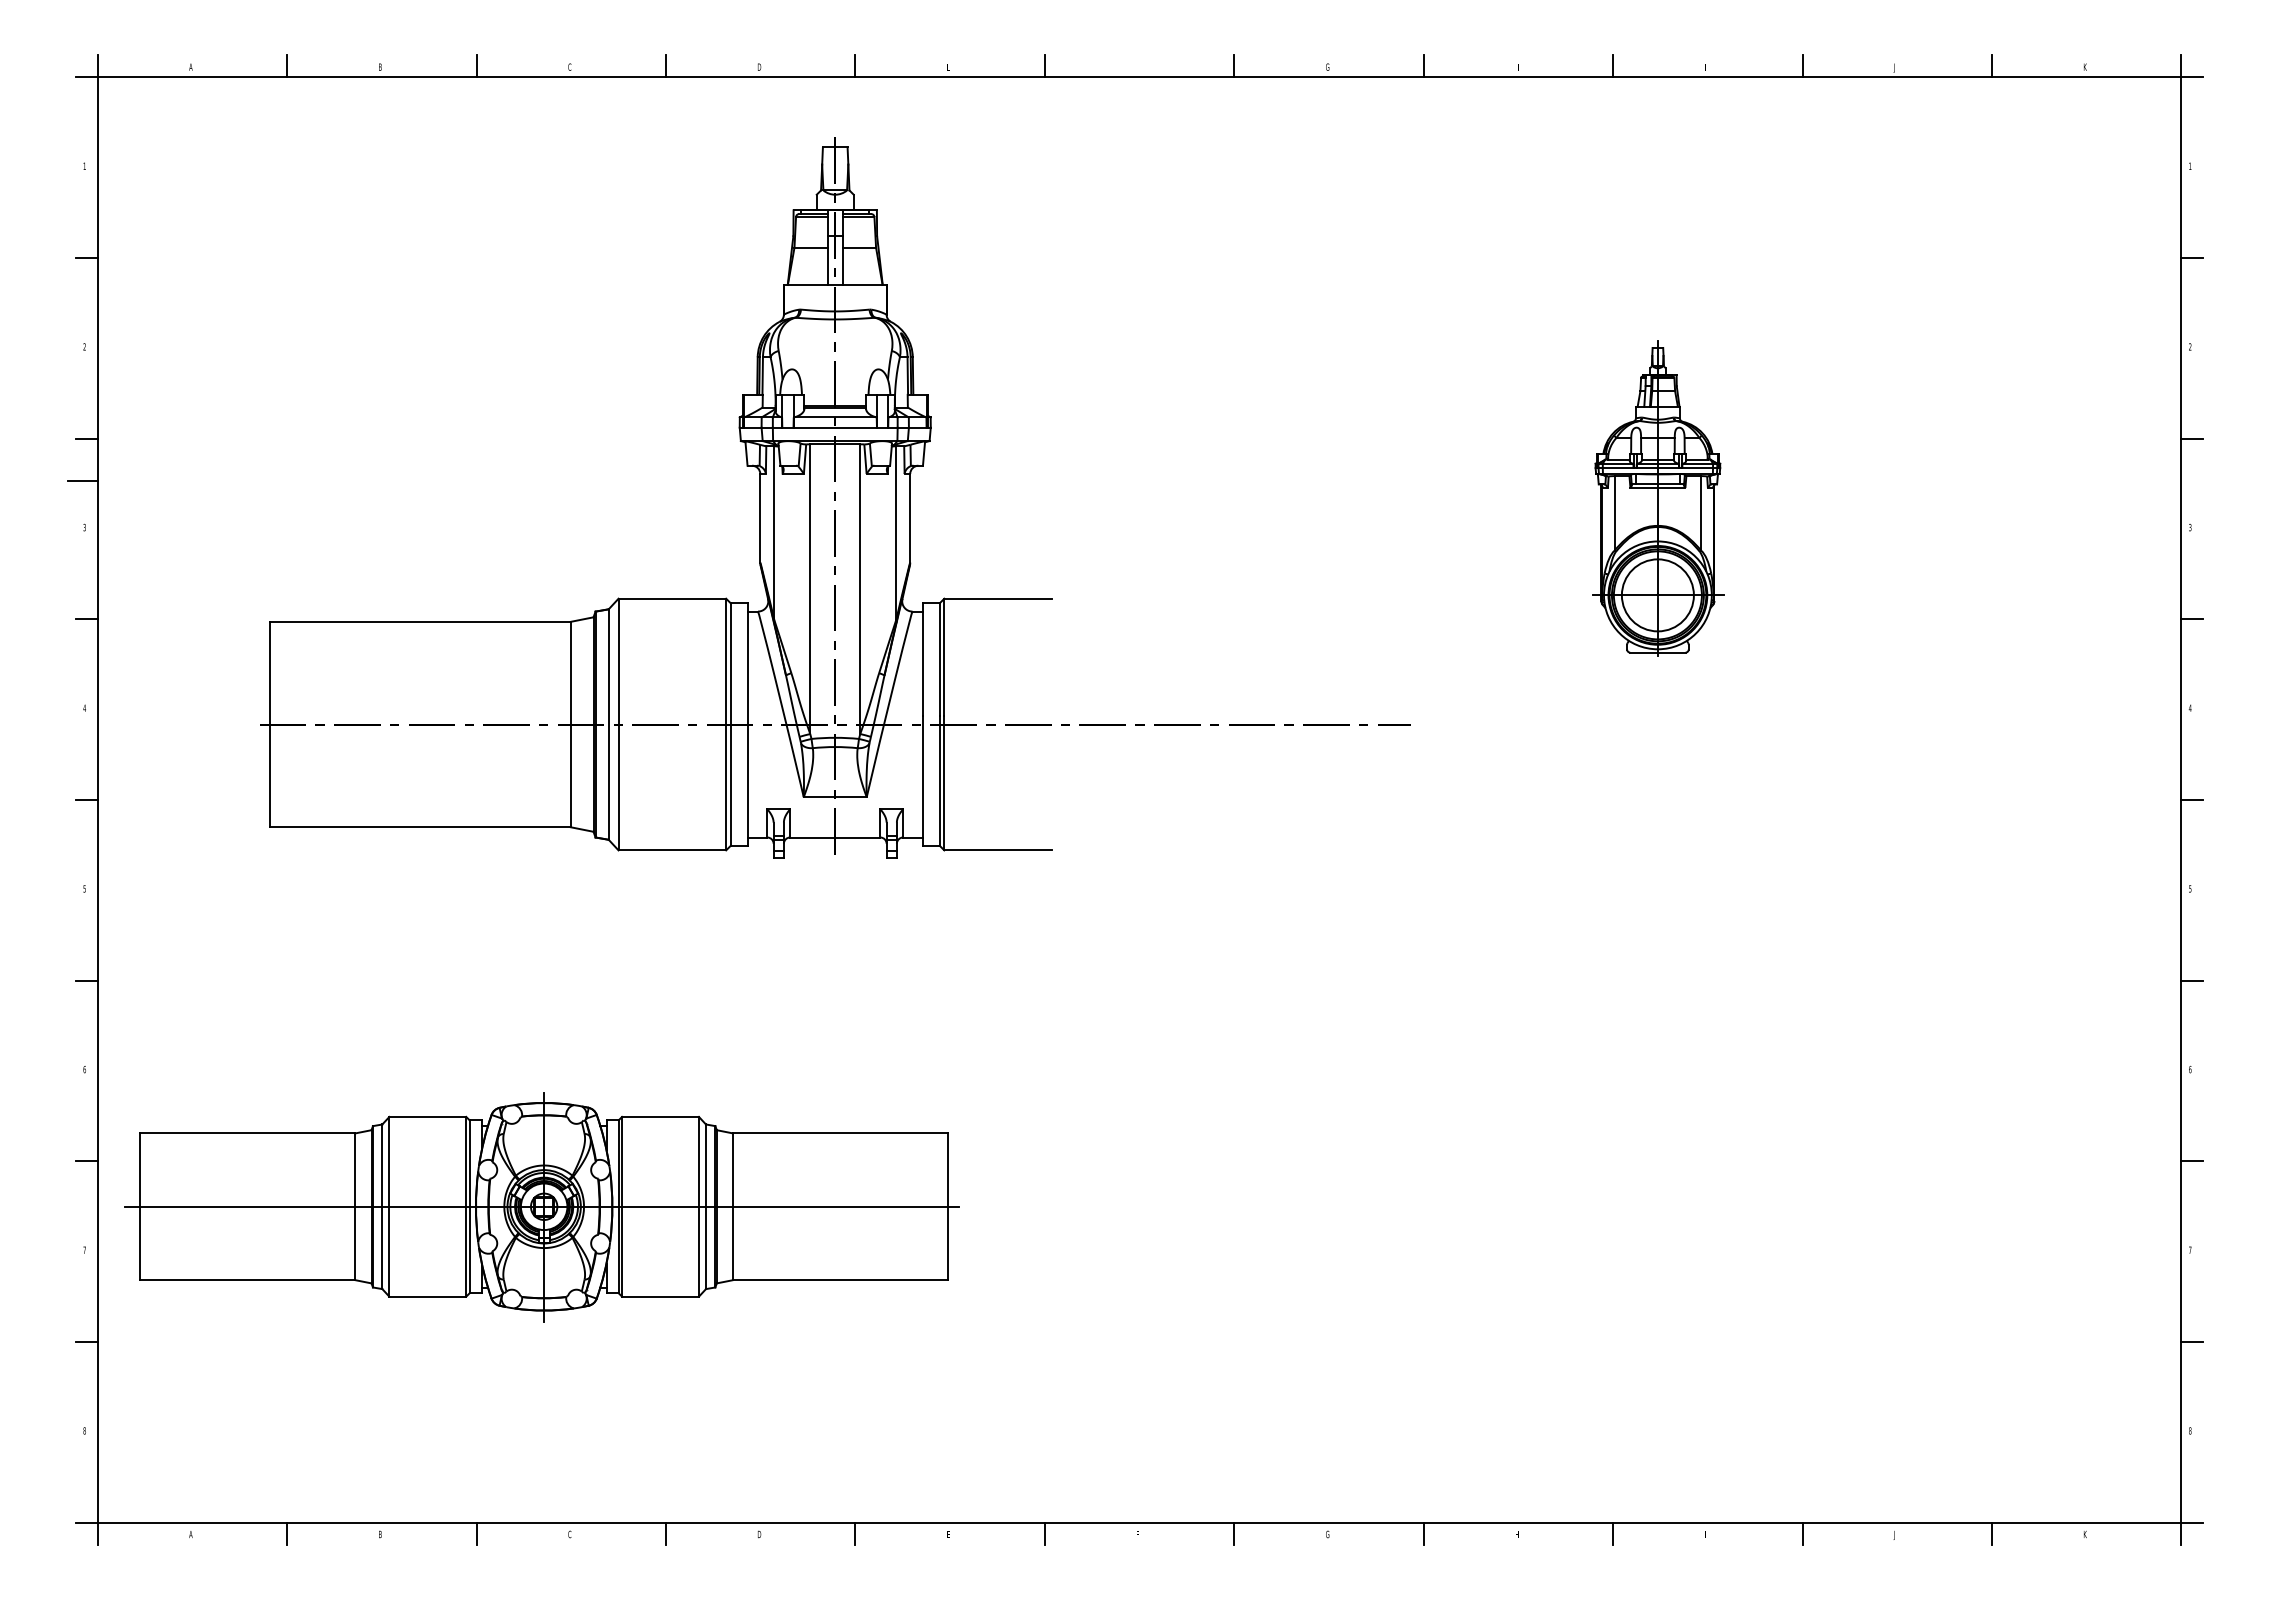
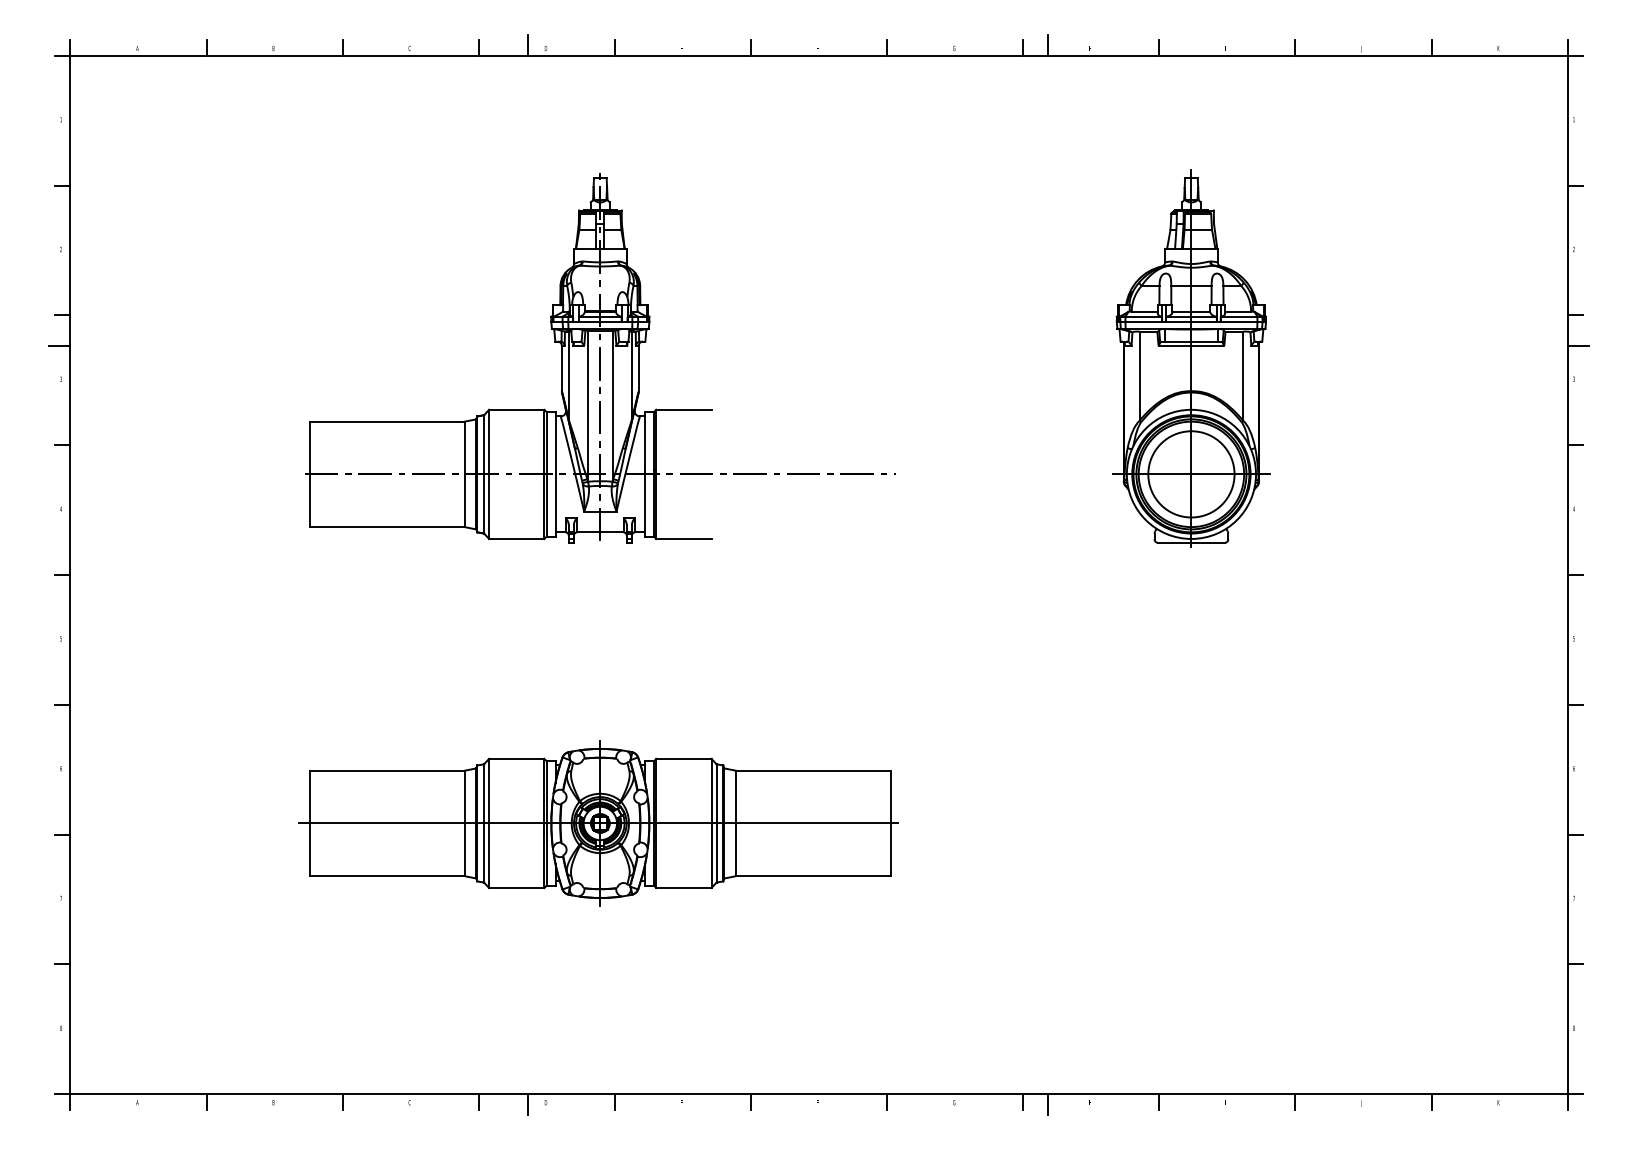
line: (734, 62) -> (528, 45), added
line: (1457, 62) -> (1047, 45), added
line: (2195, 480) -> (1577, 345), added
part: (834, 498) -> (599, 358), size x0.71
part: (1657, 498) -> (1191, 358), size x1.67
part: (541, 1207) -> (598, 823), moved
line: (734, 1536) -> (528, 1104), added
line: (1457, 1536) -> (1047, 1104), added

